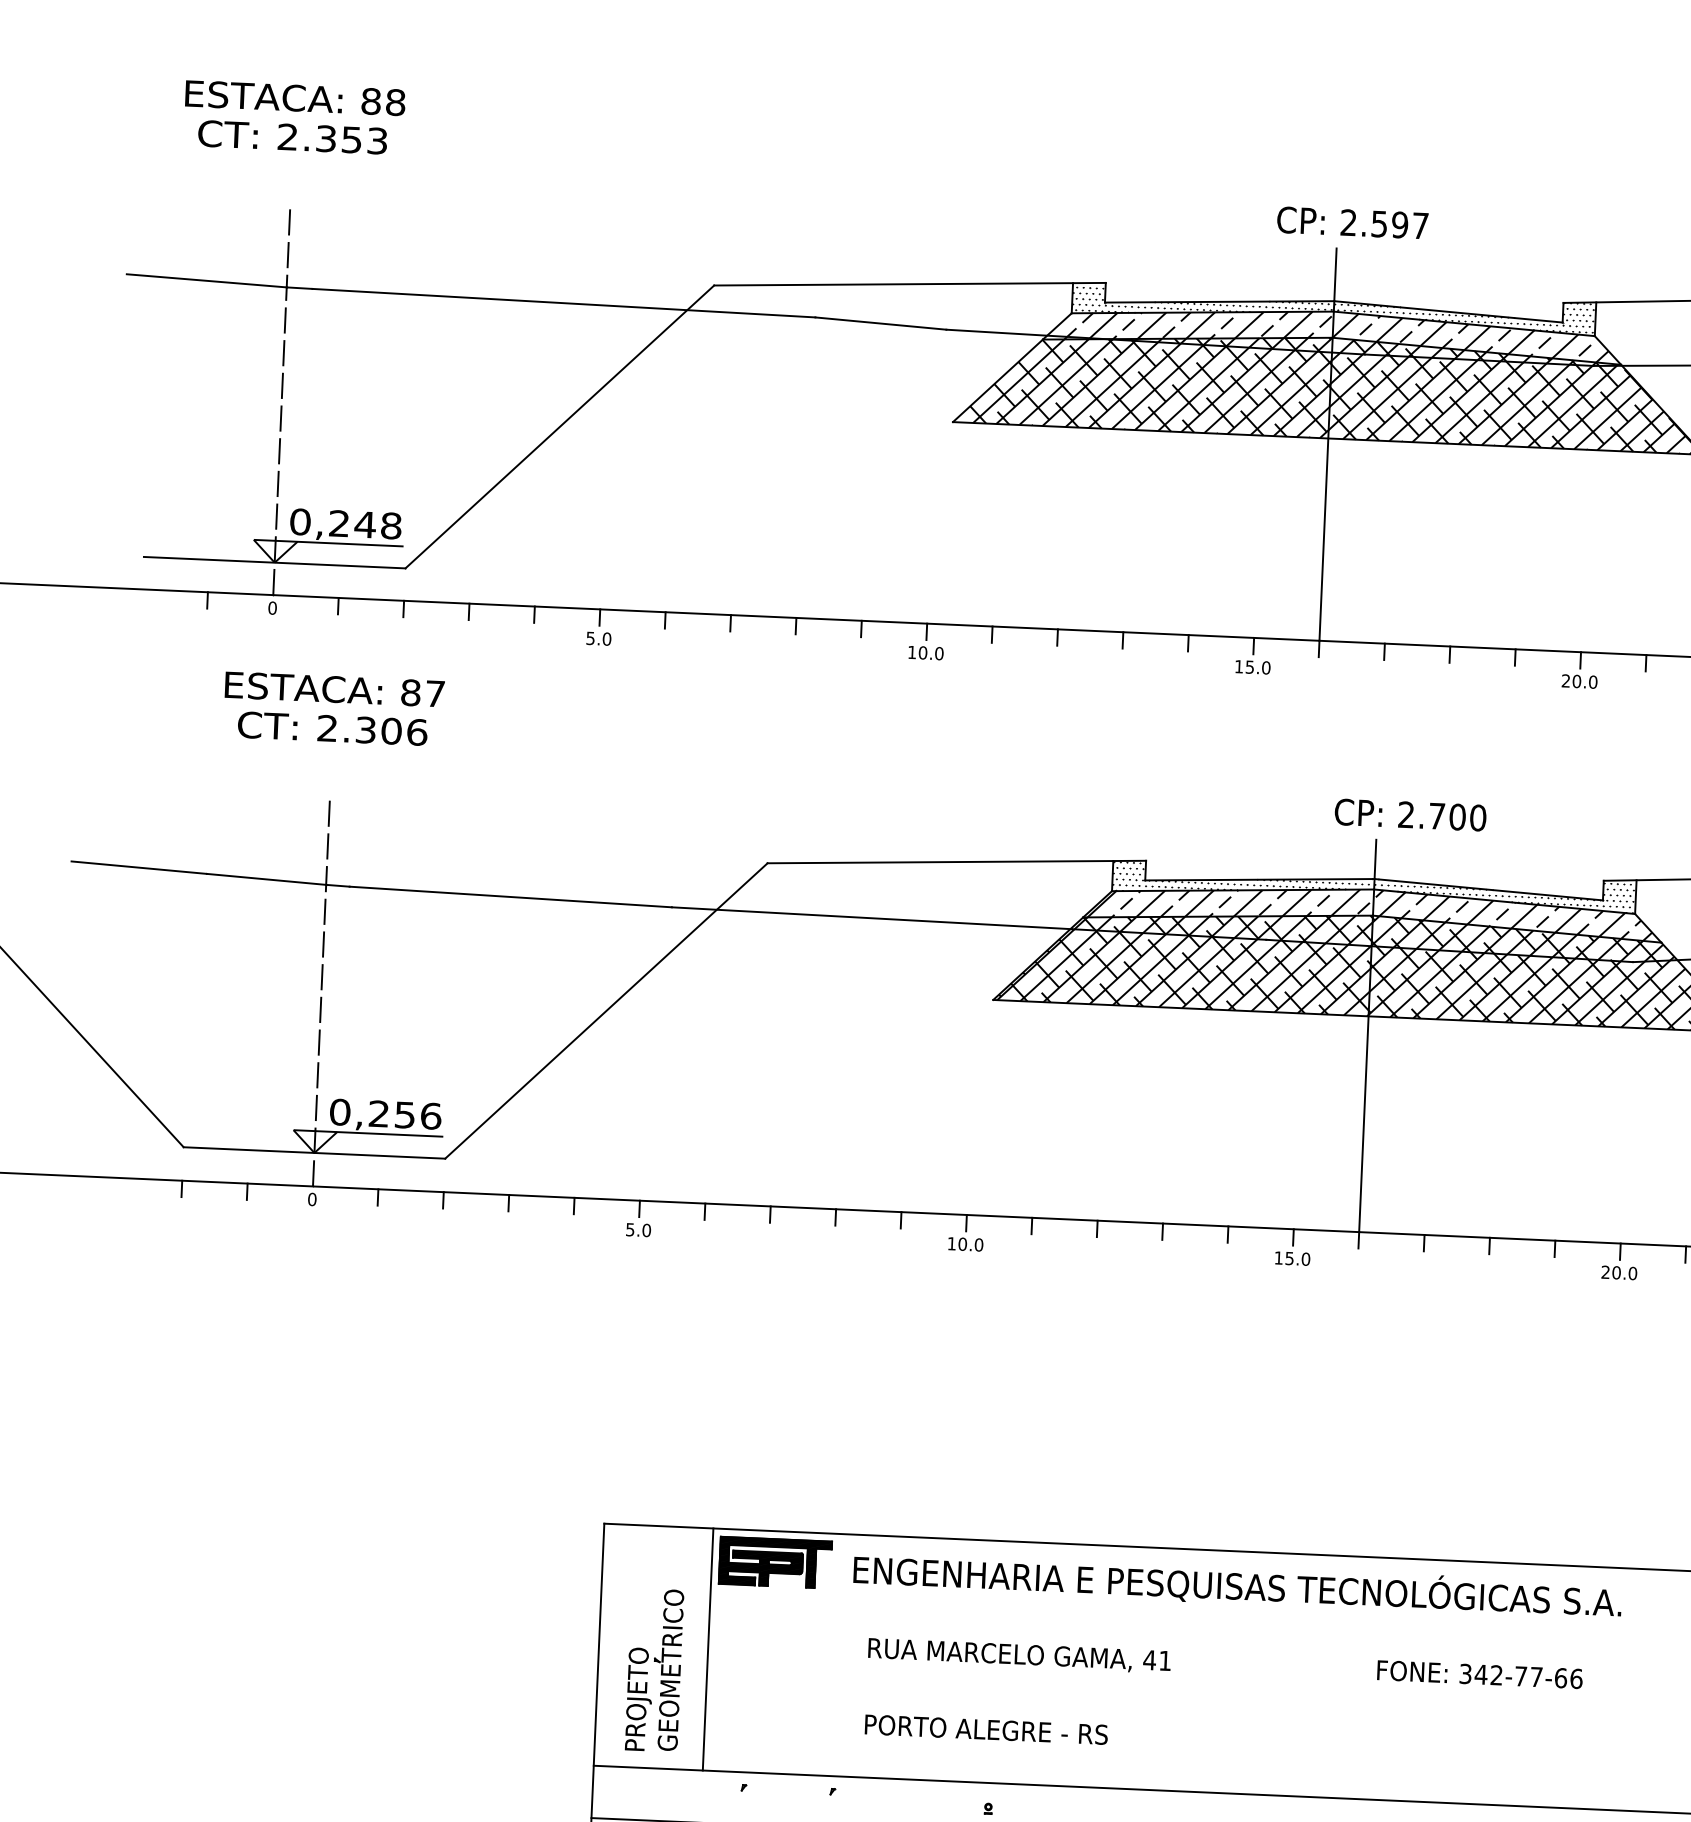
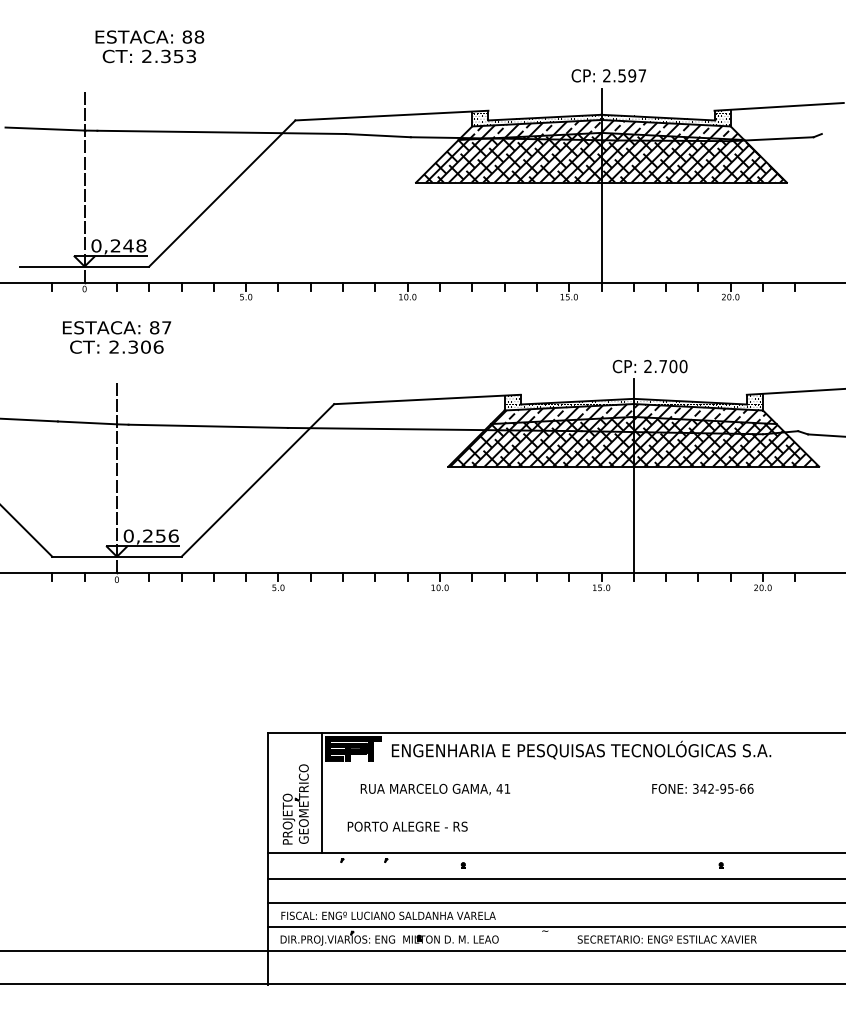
text: (293, 117) -> (149, 46), moved
text: (1019, 1655) -> (435, 789), moved
text: (1527, 1675) -> (726, 788), 342-77-66 -> 342-95-66
text: (985, 1729) -> (407, 826), moved

